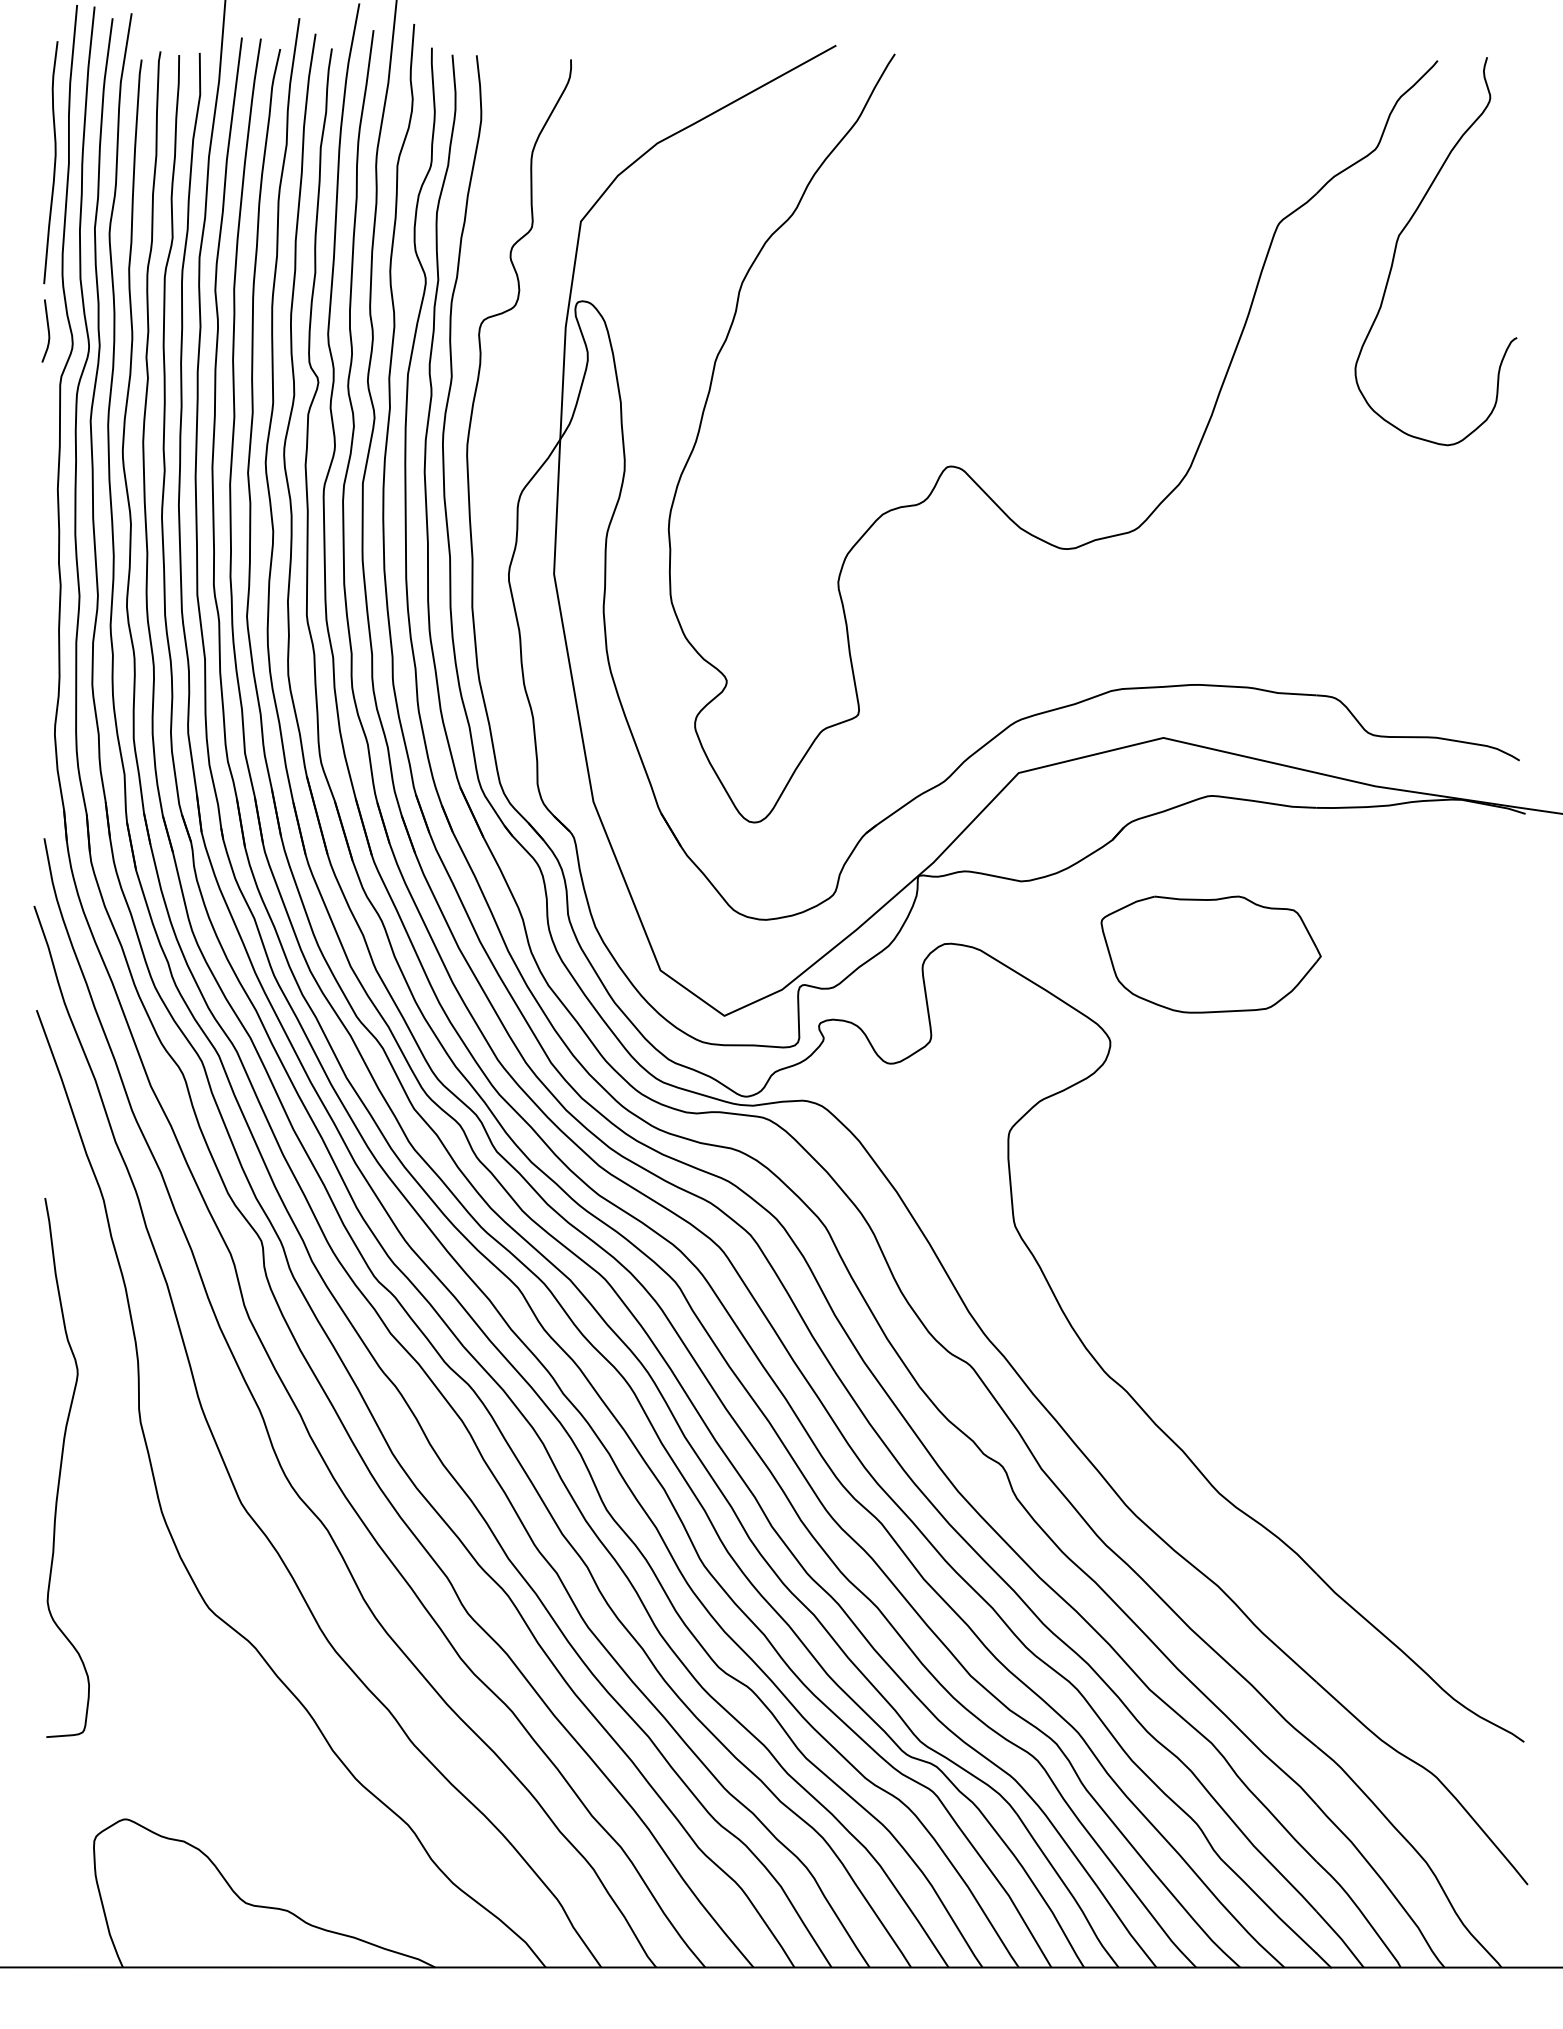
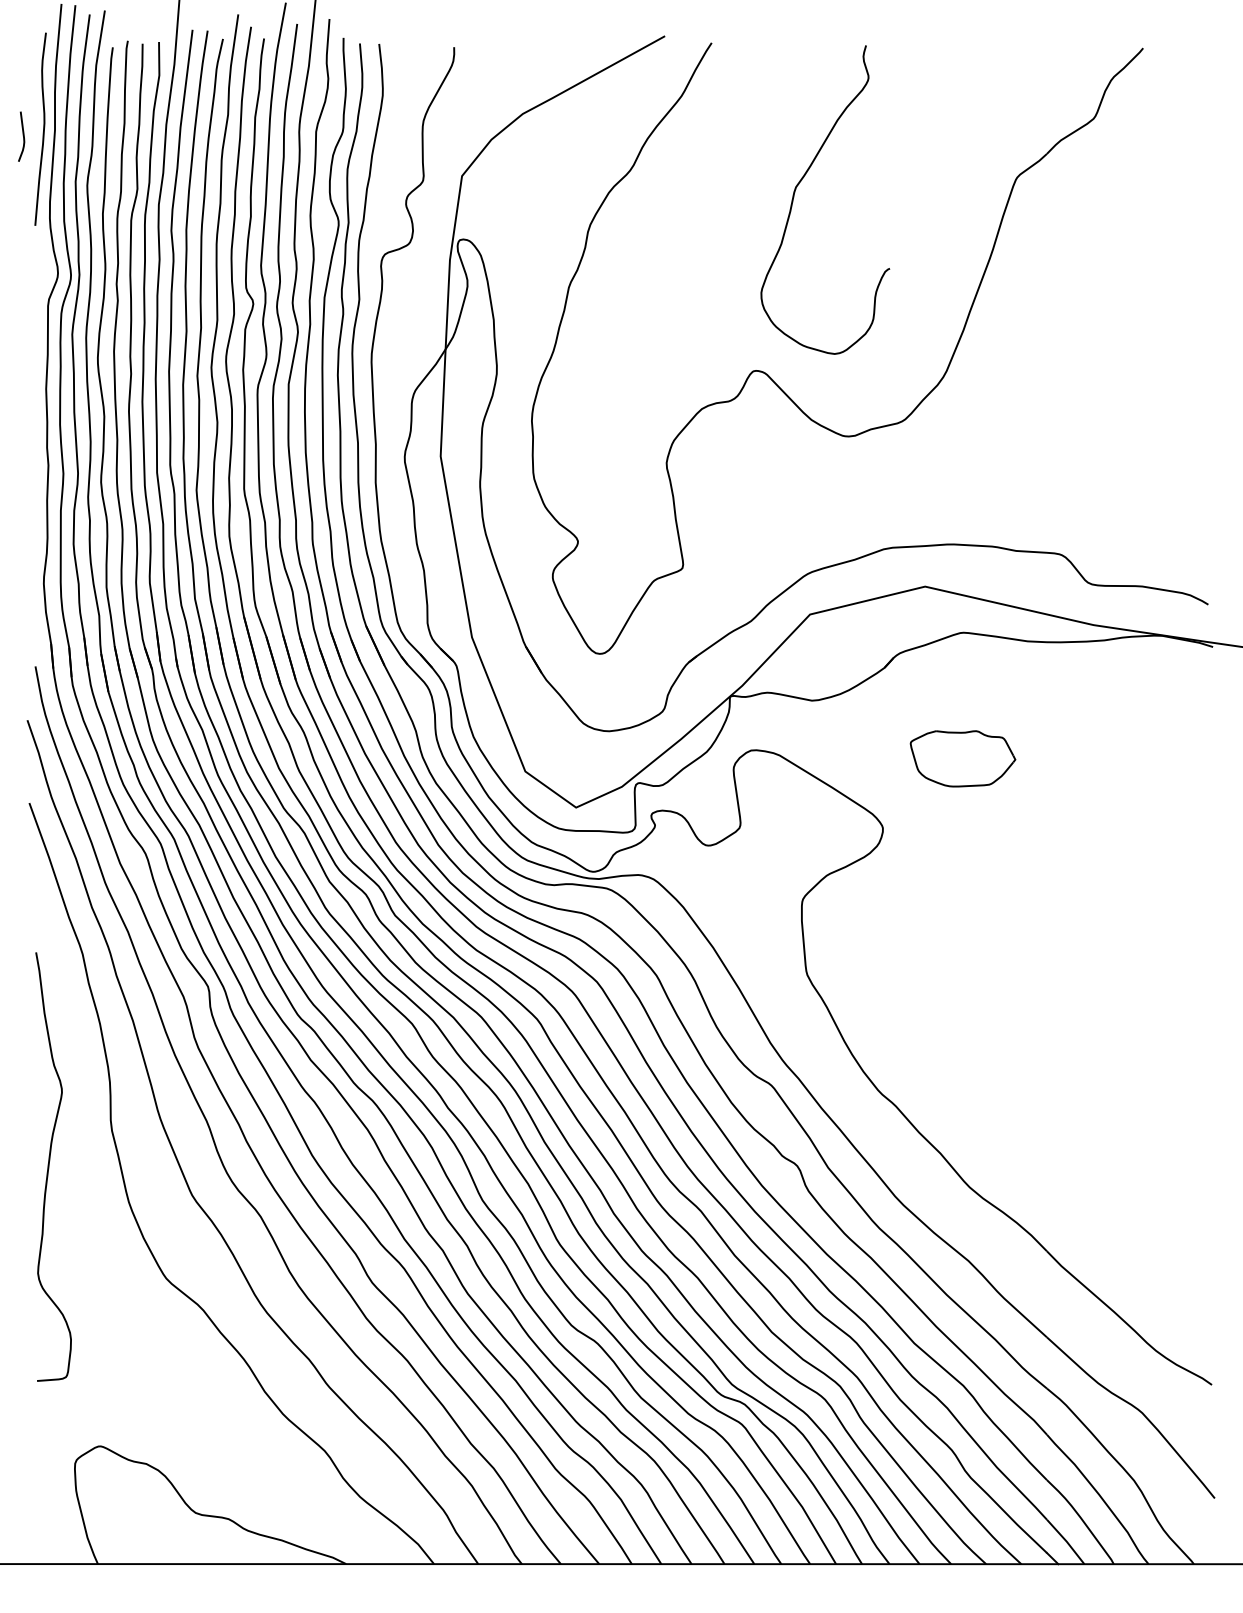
curve: (1403, 231) -> (799, 184), moved
curve: (47, 330) -> (22, 136), moved
part: (1210, 954) -> (962, 758), size x0.6

